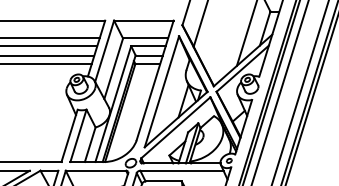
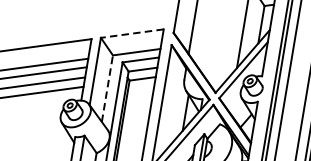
line: (143, 20) -> (131, 33), solid -> dashed
line: (113, 68) -> (107, 88), solid -> dashed

